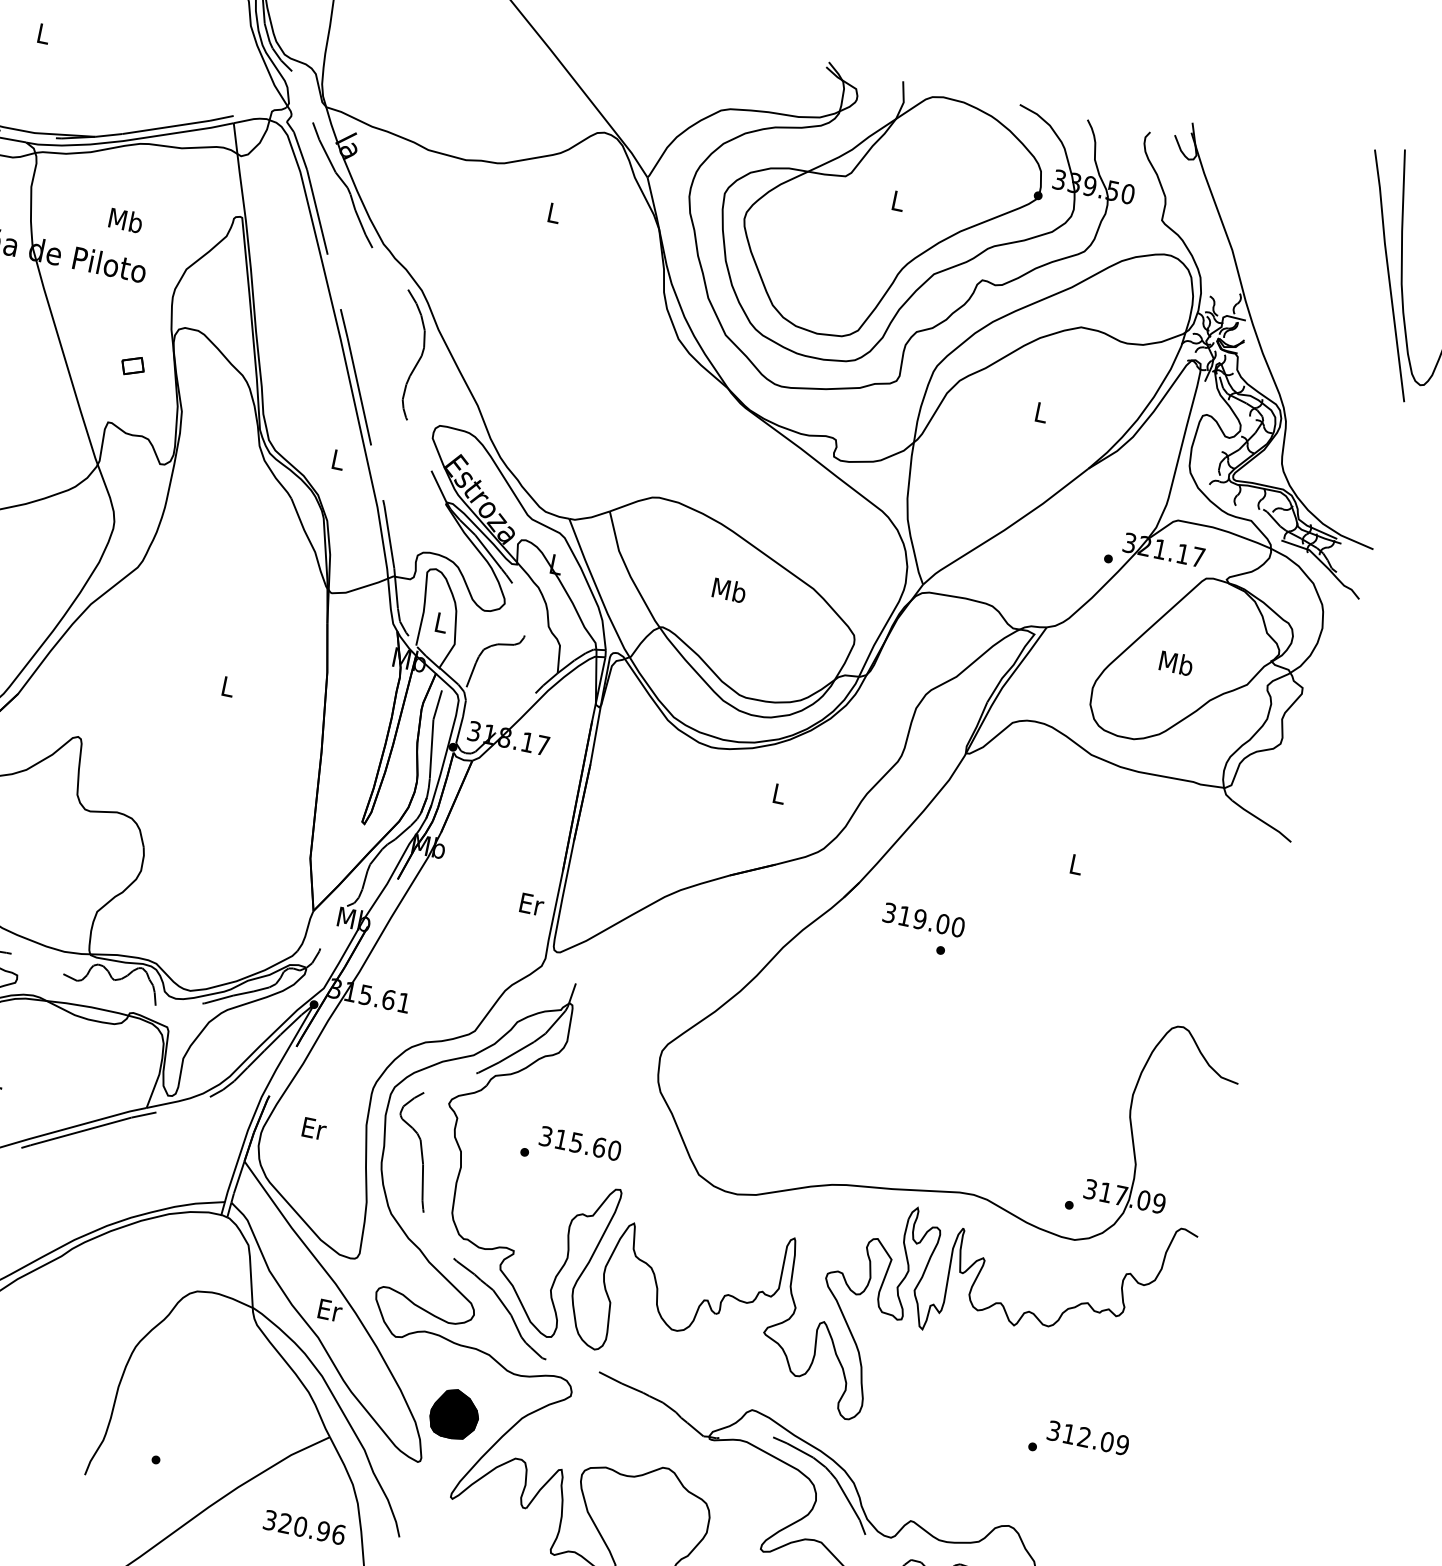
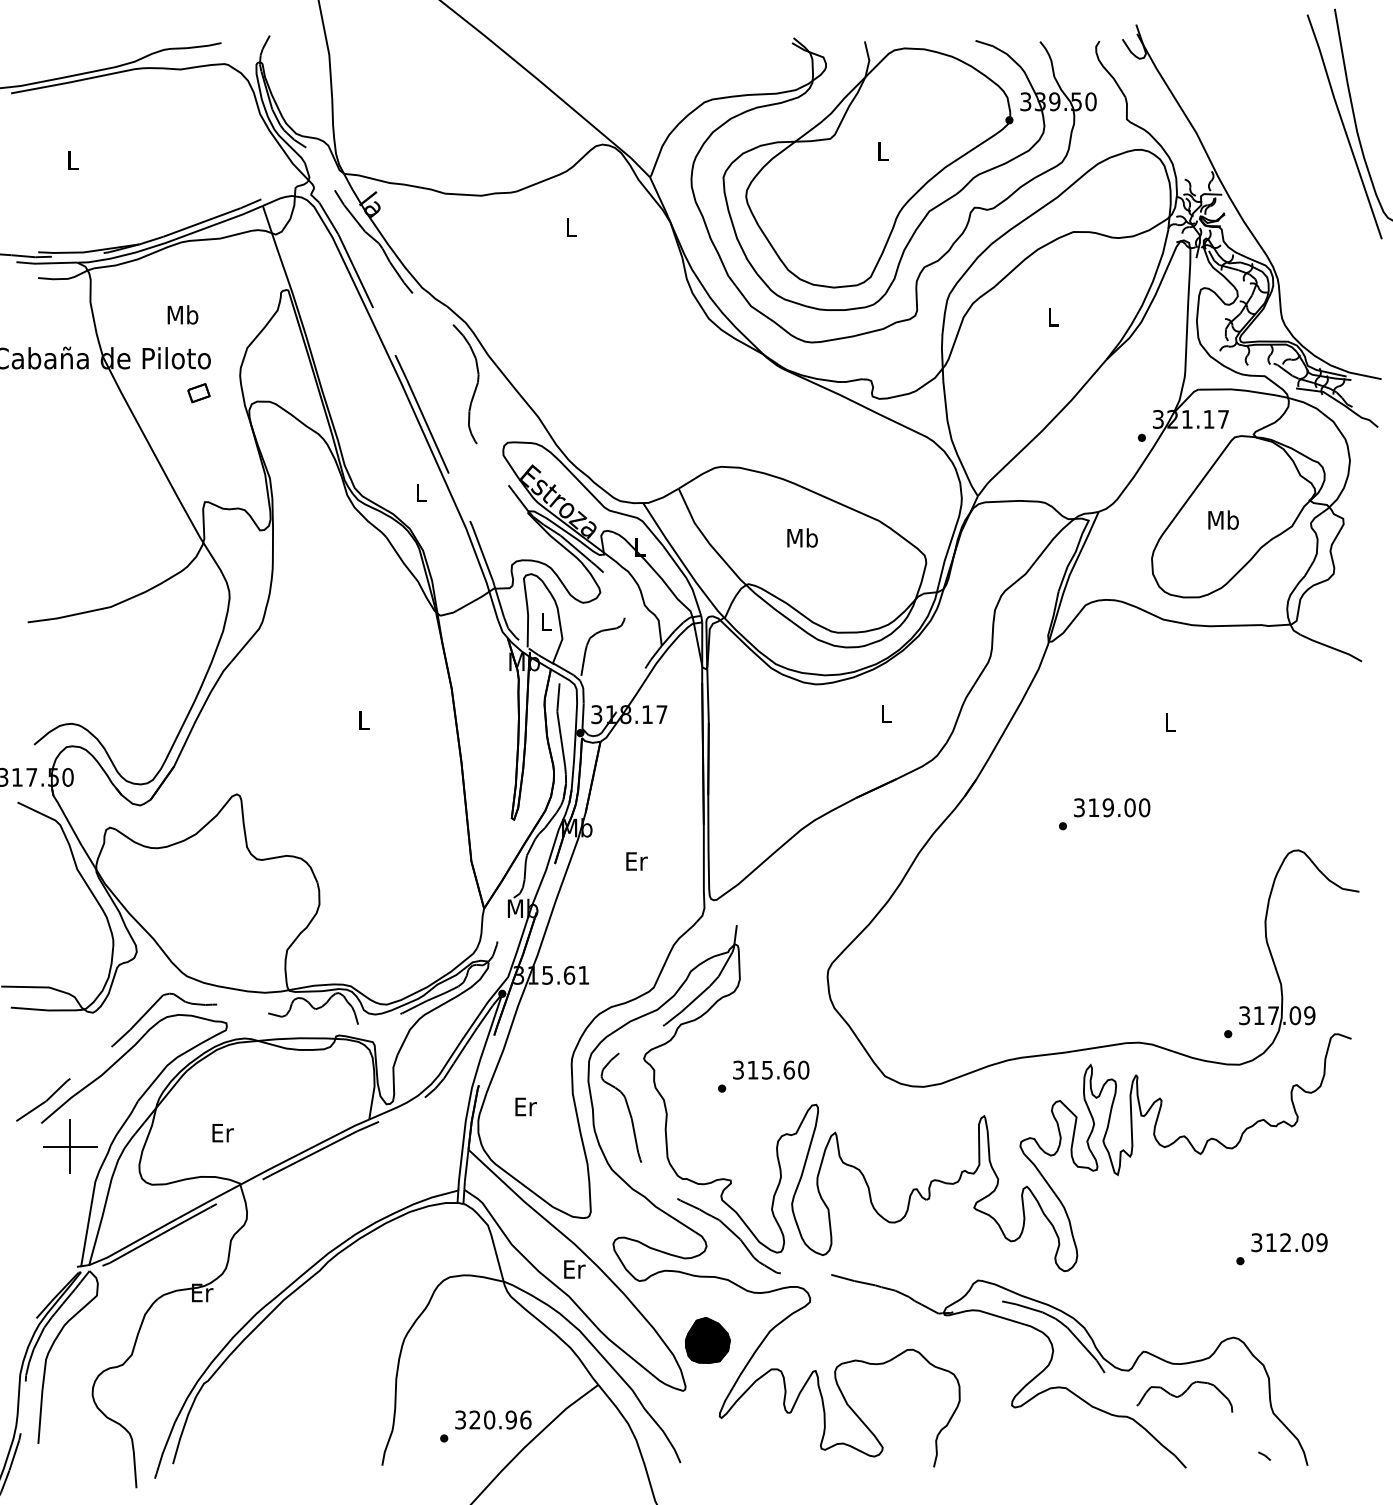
part: (132, 366) -> (198, 393), moved
text: (531, 904) -> (636, 861), moved
text: (924, 919) -> (1112, 807), moved
text: (304, 1527) -> (493, 1419), moved

